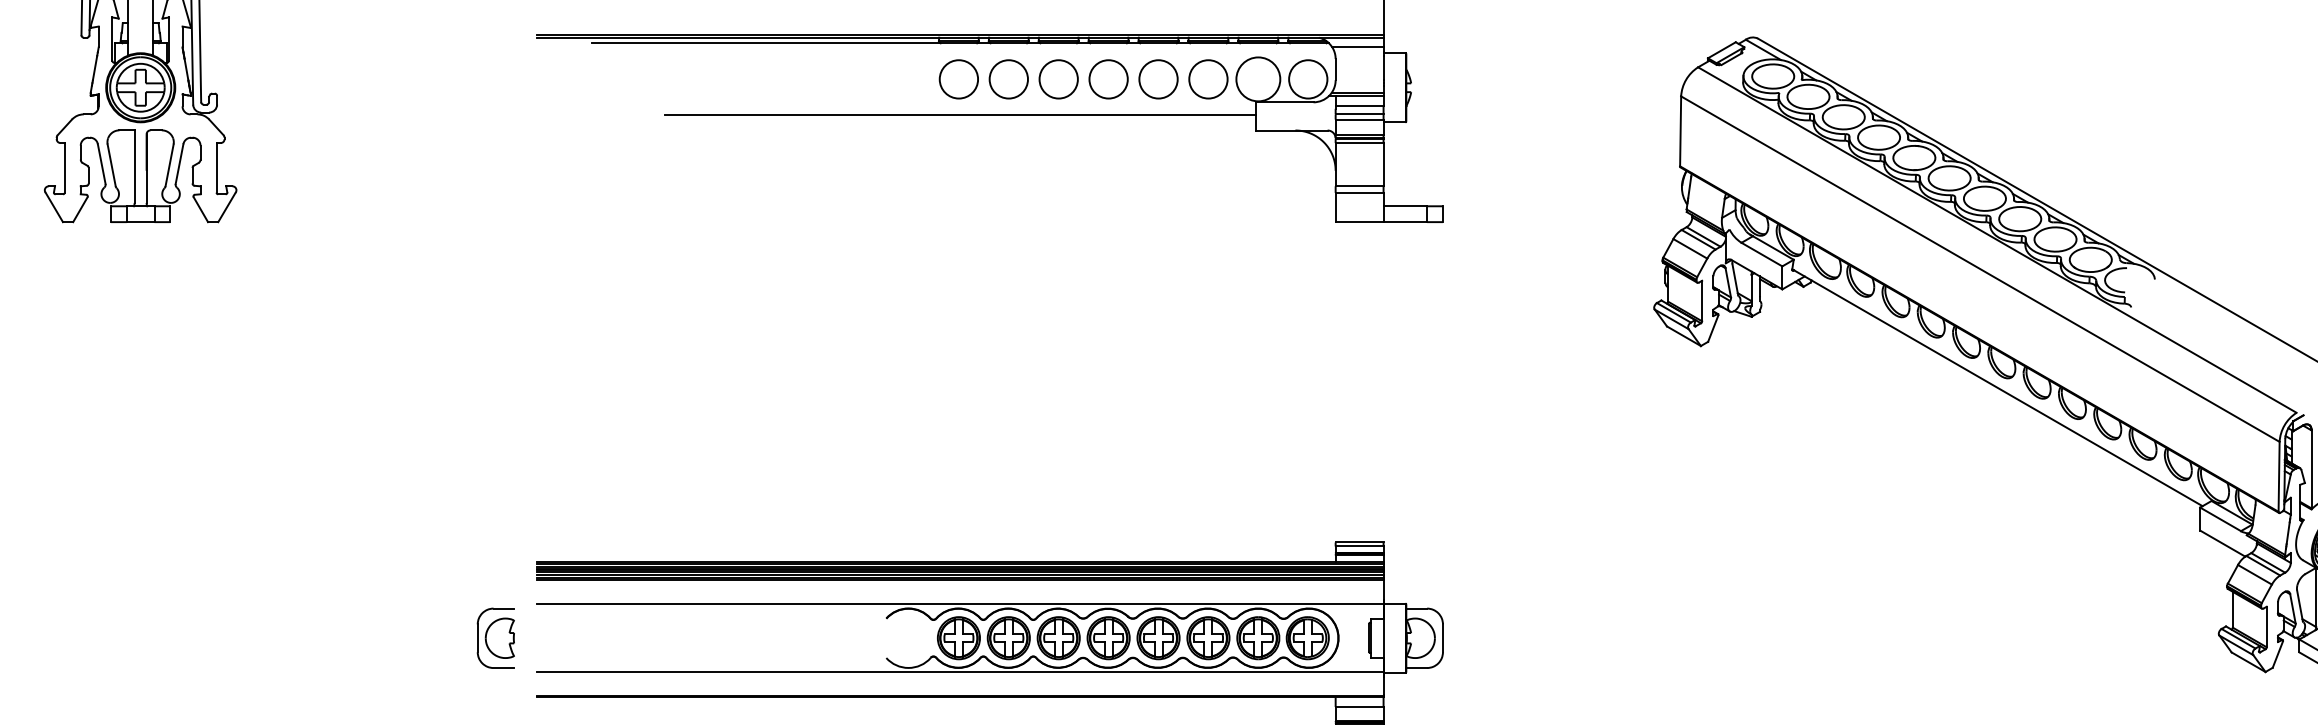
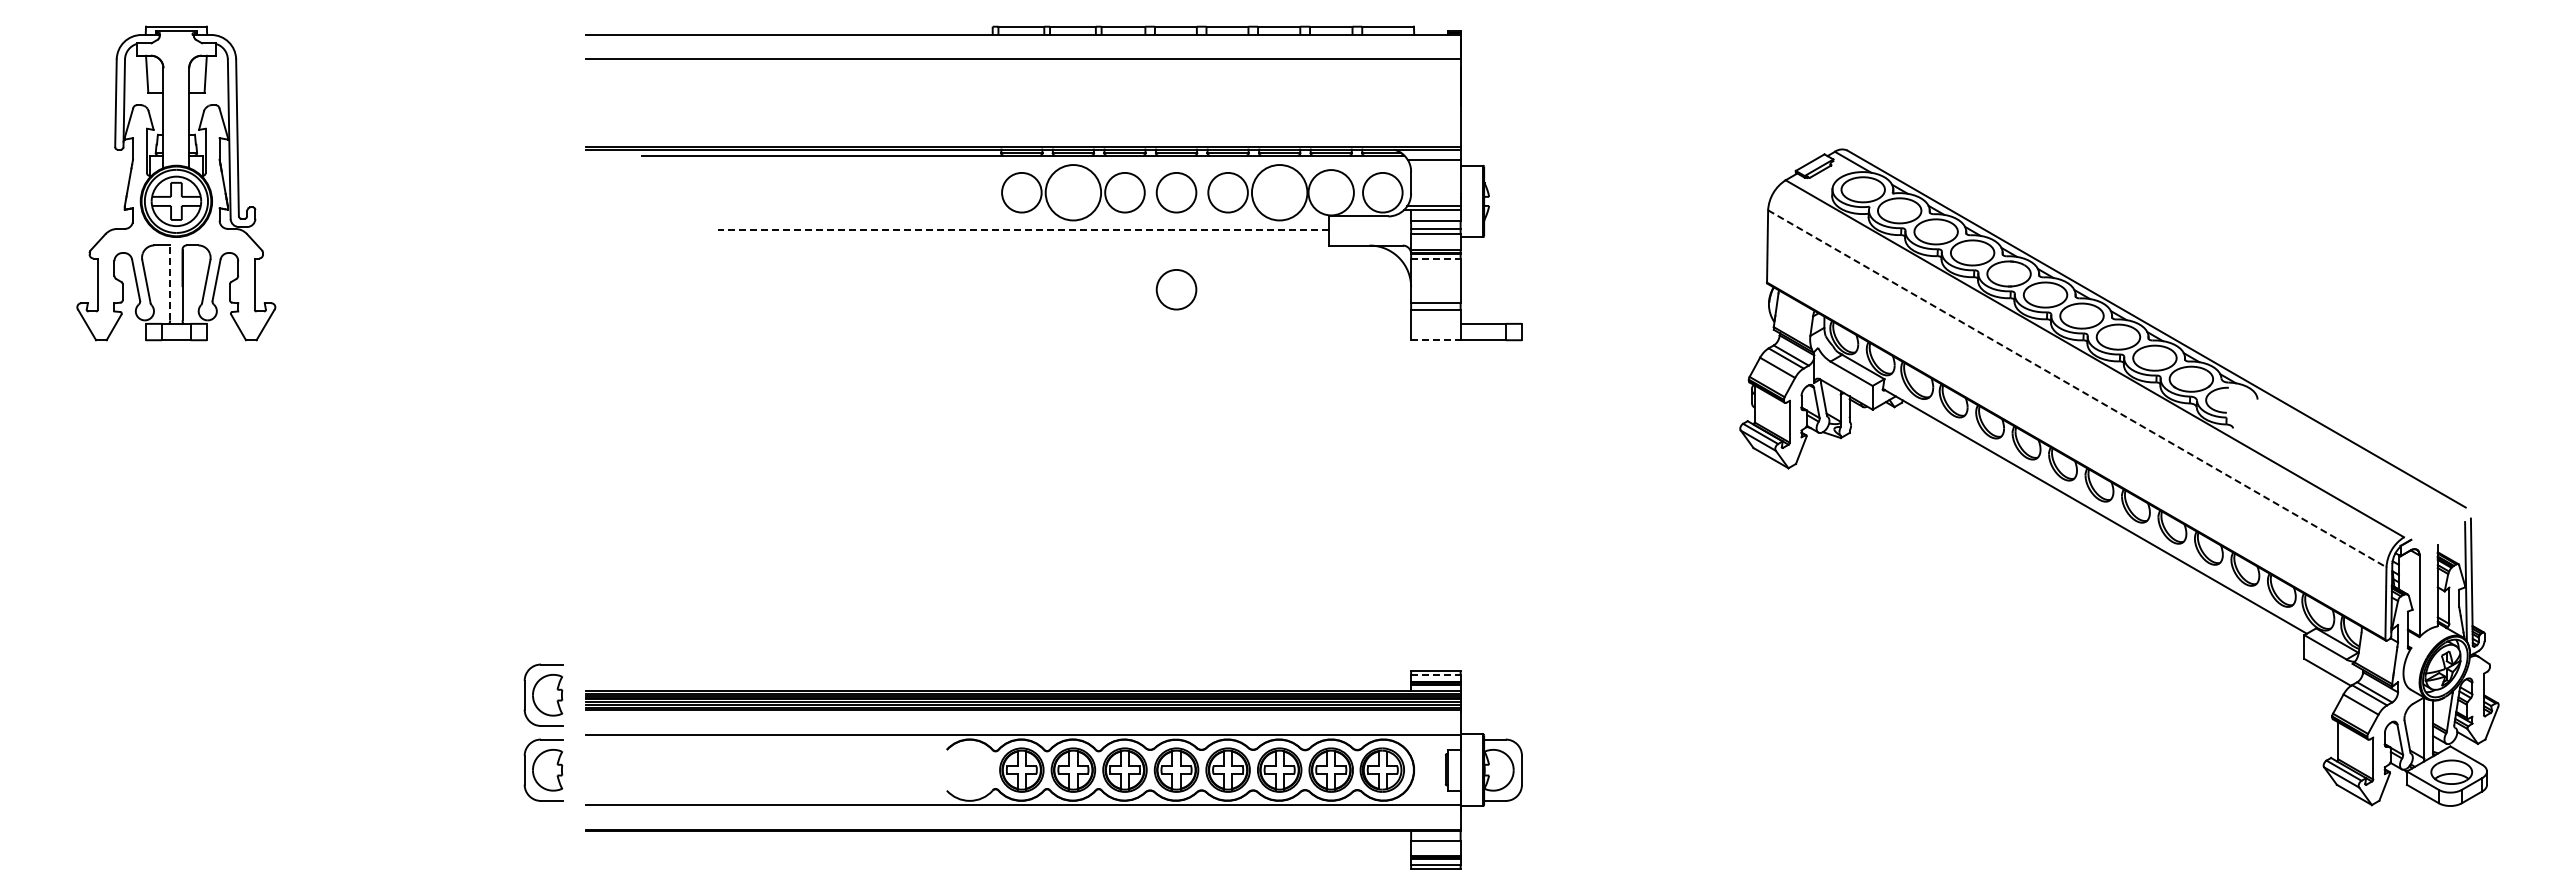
circle: (1008, 79) -> (1073, 192), size x1.4
circle: (1208, 79) -> (1279, 192), size x1.4
line: (959, 114) -> (1022, 229), solid -> dashed
line: (1359, 143) -> (1435, 258), solid -> dashed
line: (134, 166) -> (170, 282), solid -> dashed
circle: (1108, 173) -> (1176, 289), added
line: (1359, 222) -> (1435, 340), solid -> dashed
line: (1980, 269) -> (2077, 389), solid -> dashed
line: (1359, 546) -> (1435, 675), solid -> dashed
part: (495, 564) -> (543, 694), added

